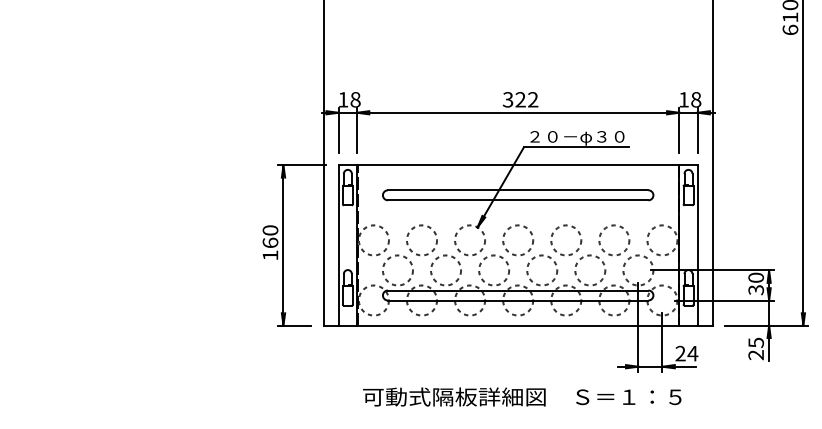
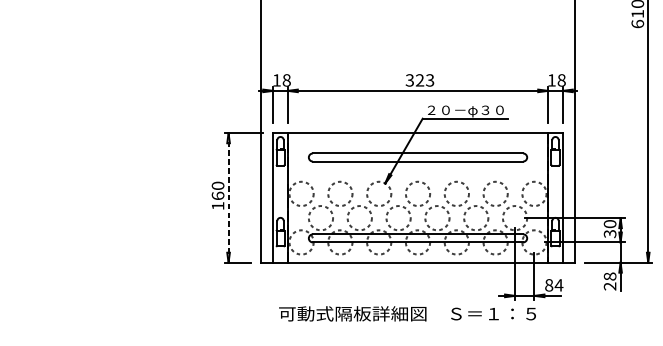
text: (532, 99) -> (429, 80), 322 -> 323
line: (283, 244) -> (228, 197), solid -> dashed
text: (755, 342) -> (609, 276), 25 -> 28
text: (680, 353) -> (549, 285), 24 -> 84
text: (522, 396) -> (407, 313), moved

